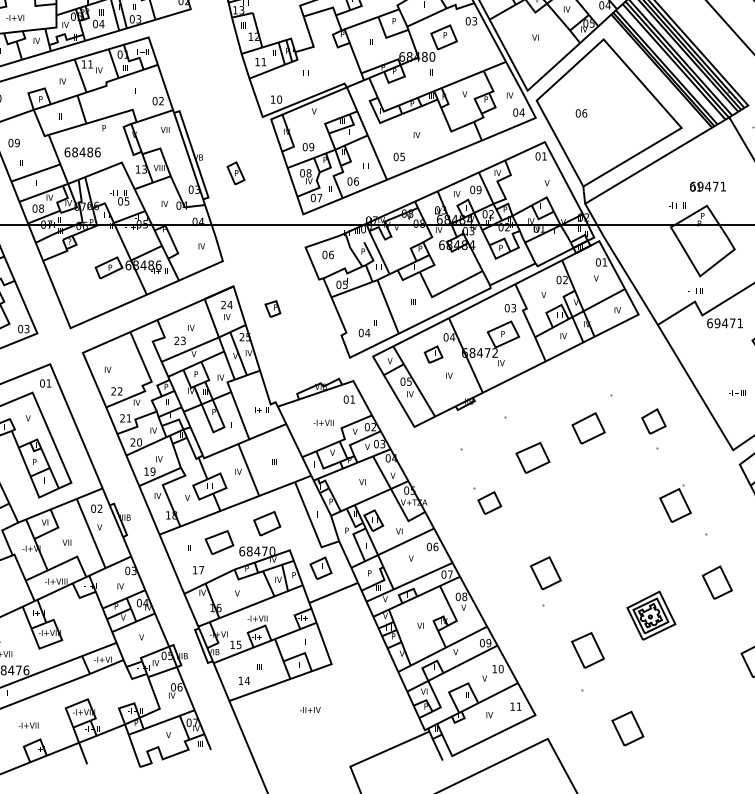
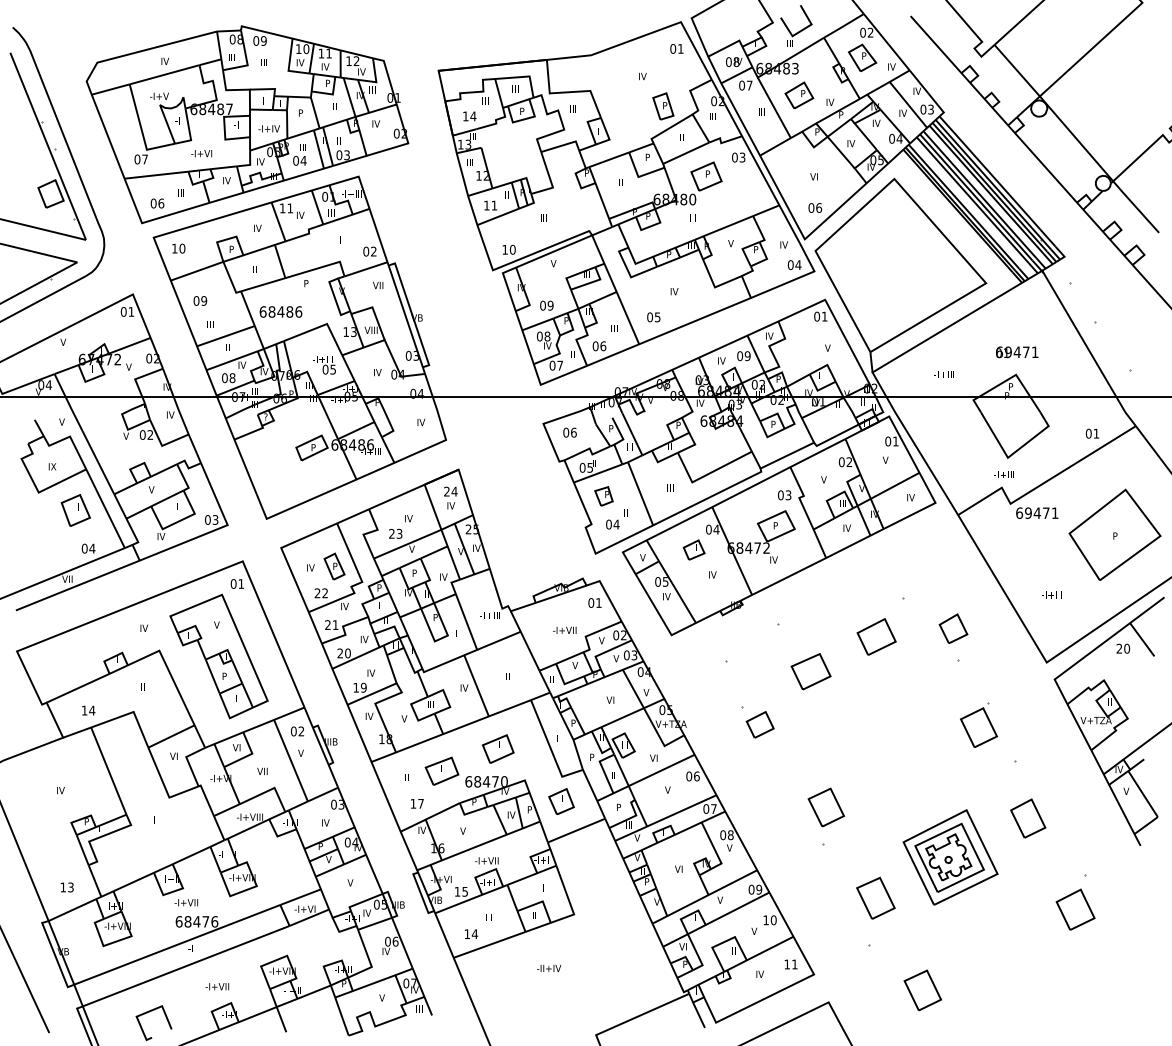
text: (581, 112) -> (815, 207), moved
part: (236, 173) -> (334, 566), moved
text: (676, 205) -> (943, 374), moved
part: (272, 309) -> (603, 496), moved
part: (651, 615) -> (950, 857), size x1.67

